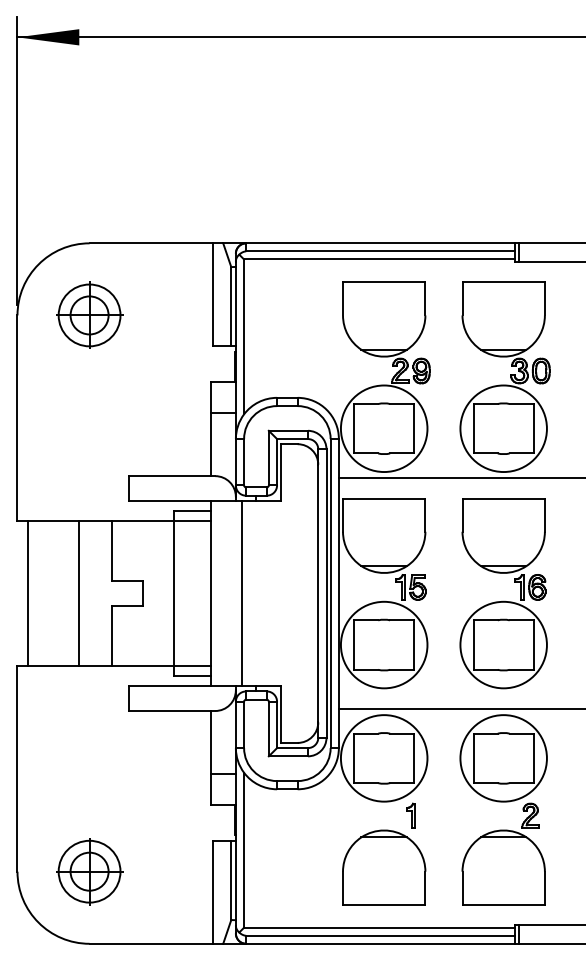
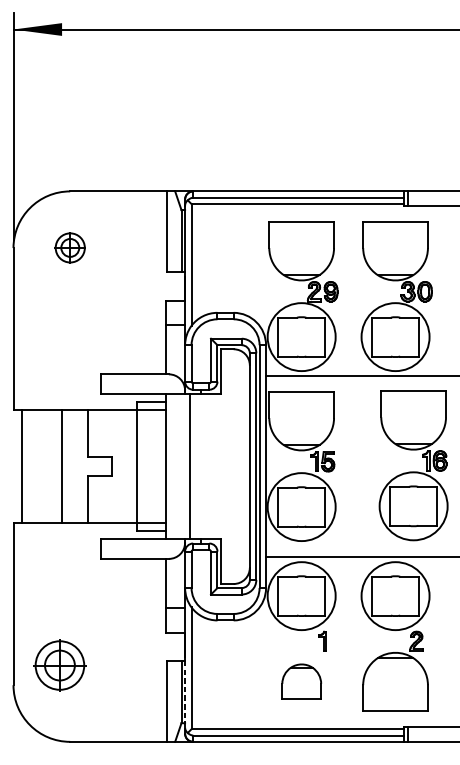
part: (89, 314) -> (70, 247), size x0.6
part: (503, 600) -> (413, 471), moved
part: (384, 867) -> (301, 681), size x0.6
part: (89, 871) -> (59, 665), moved
line: (235, 883) -> (184, 694), solid -> dashed

